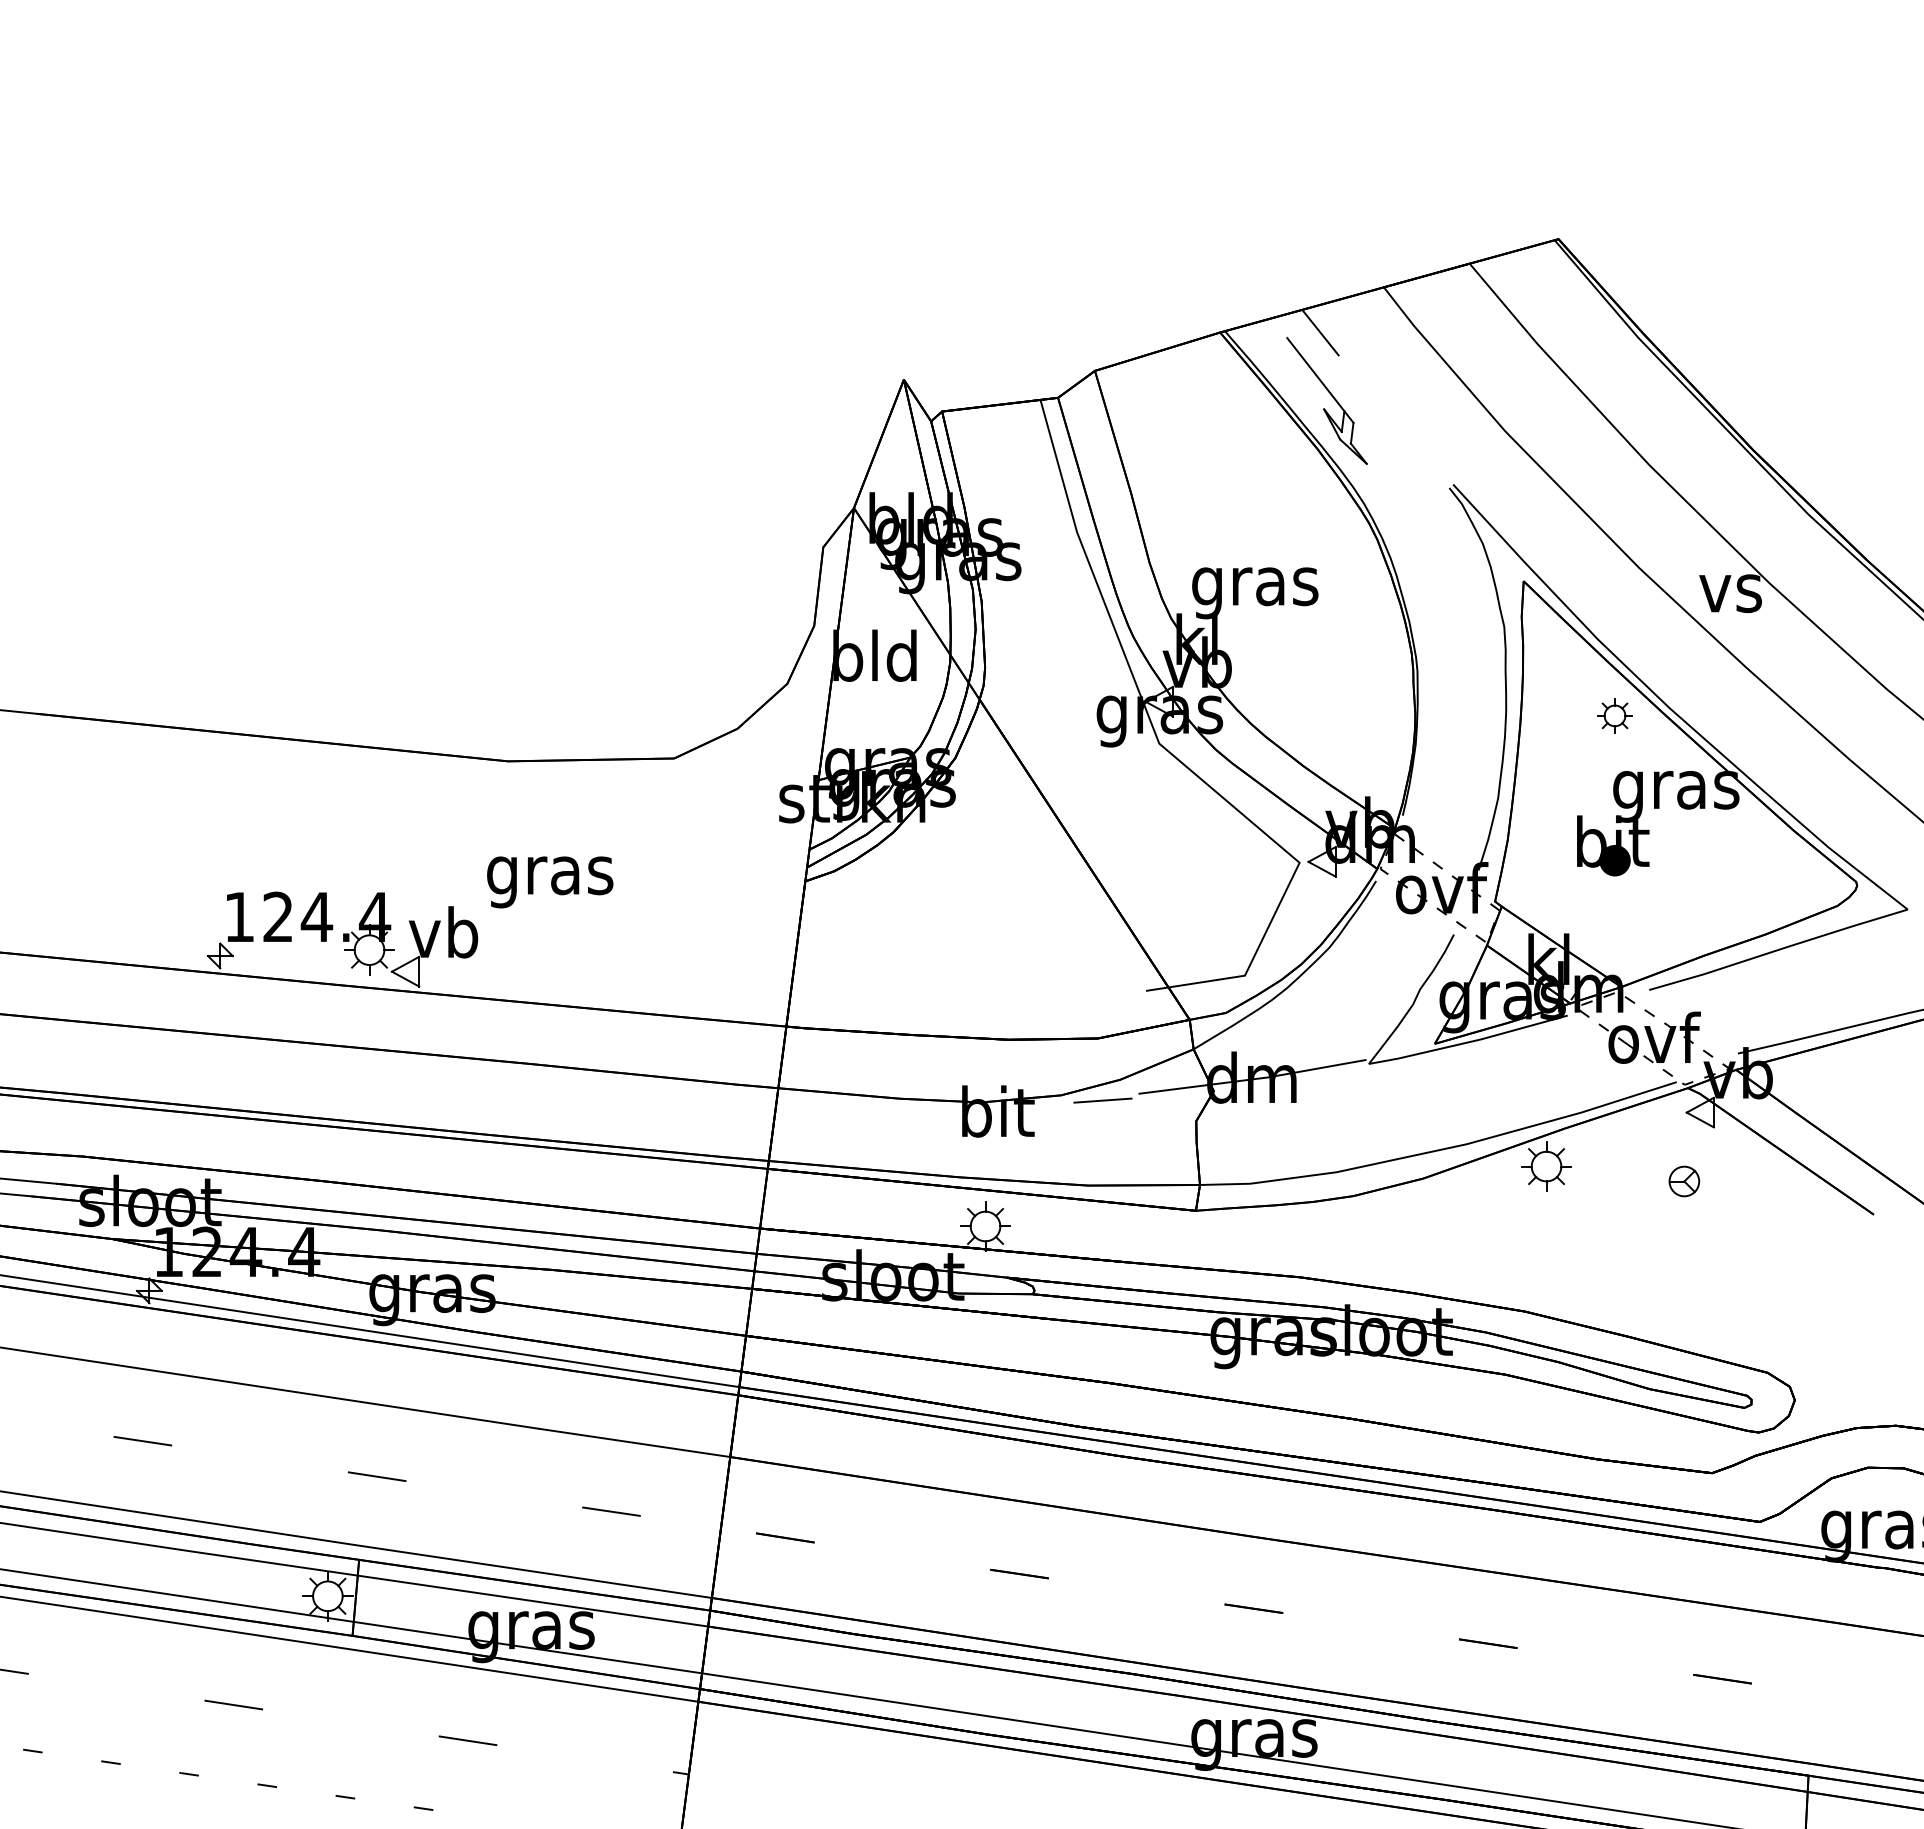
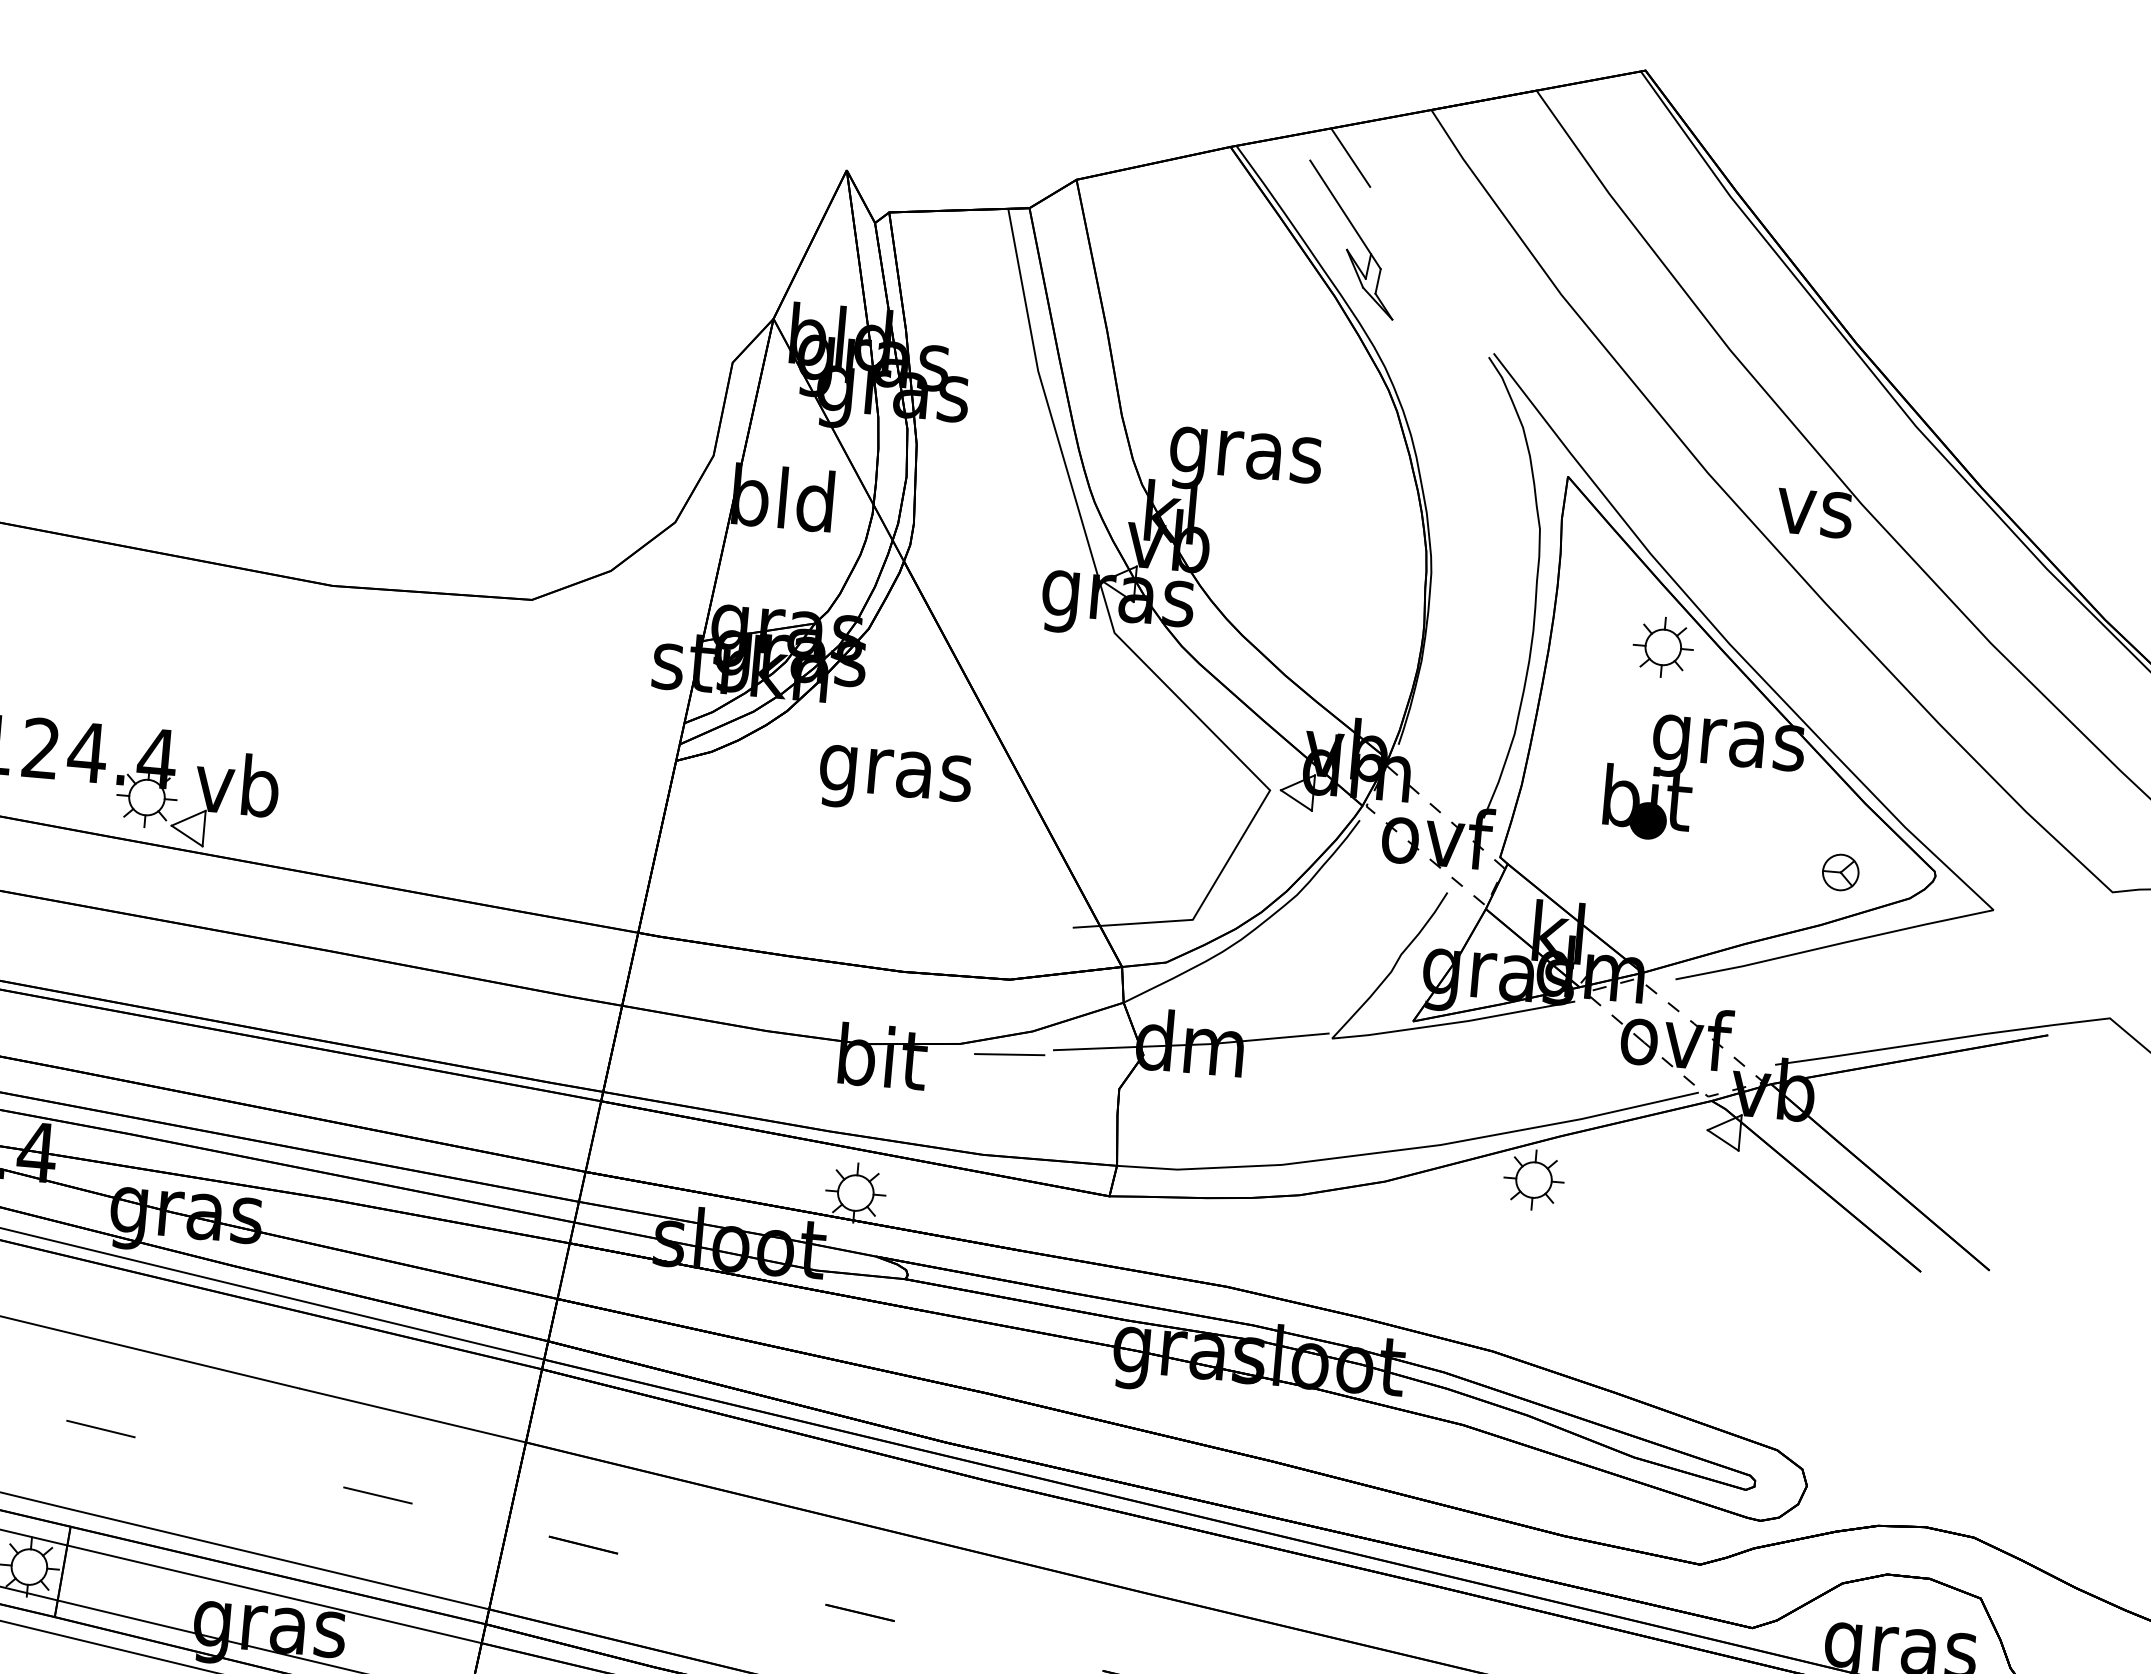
part: (1614, 715) -> (1662, 646), size x1.43
text: (550, 882) -> (895, 781), moved
part: (1684, 1181) -> (1840, 872), moved

